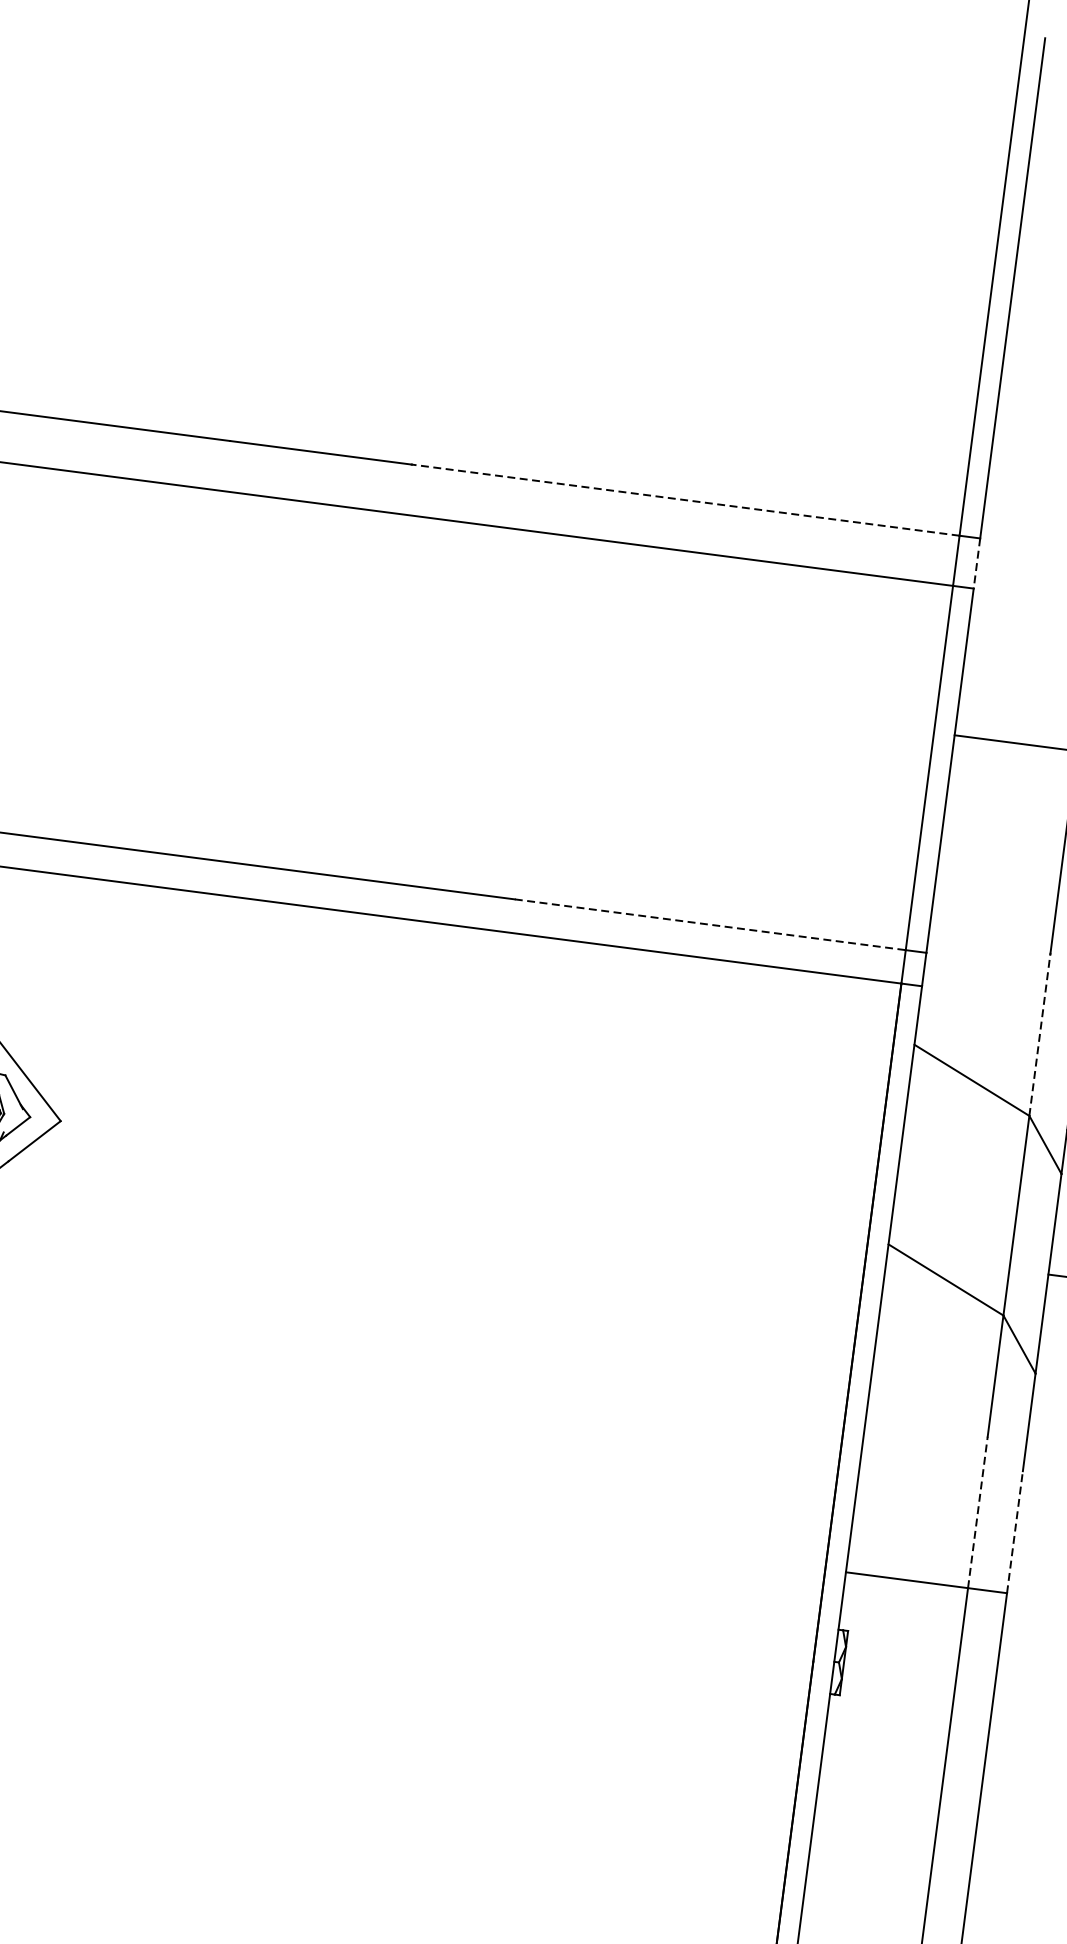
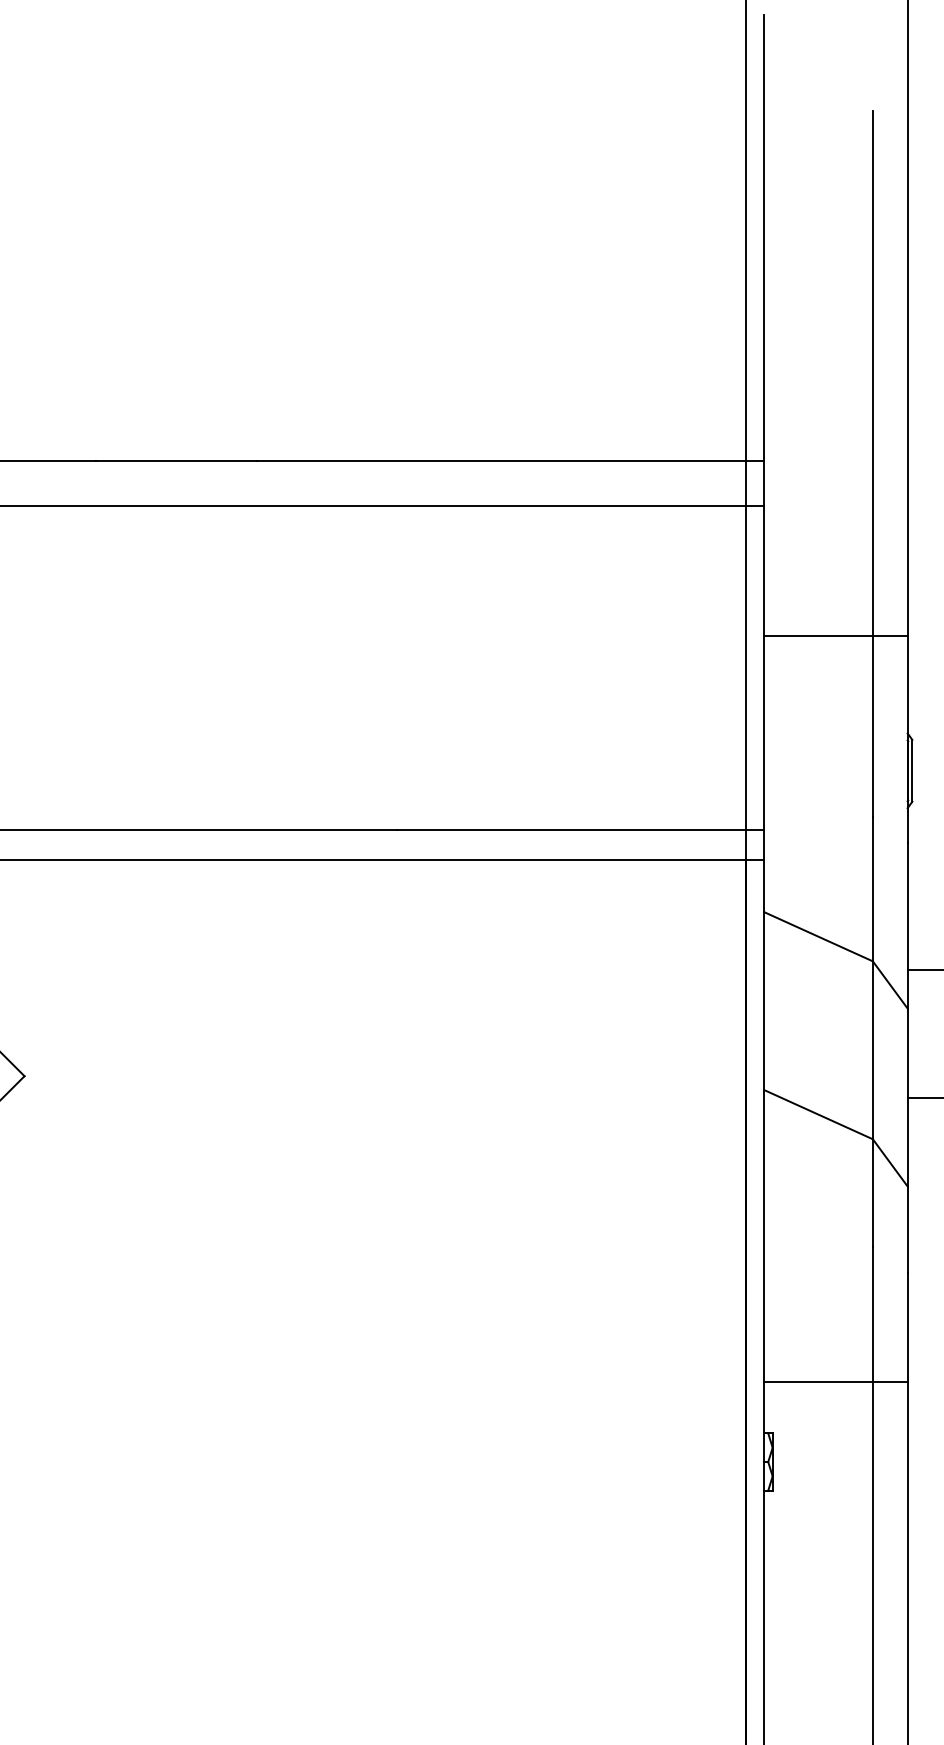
line: (685, 499) -> (501, 460), dashed -> solid
line: (977, 563) -> (764, 483), dashed -> solid
line: (710, 925) -> (571, 830), dashed -> solid
line: (1039, 1035) -> (872, 889), dashed -> solid
line: (977, 1512) -> (872, 1314), dashed -> solid
line: (1014, 1531) -> (907, 1327), dashed -> solid

